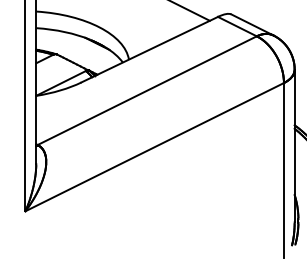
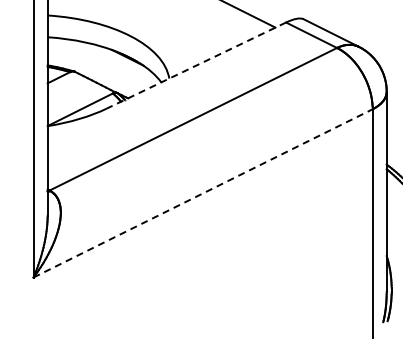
line: (149, 49) -> (196, 65), solid -> dashed
line: (155, 147) -> (203, 193), solid -> dashed

